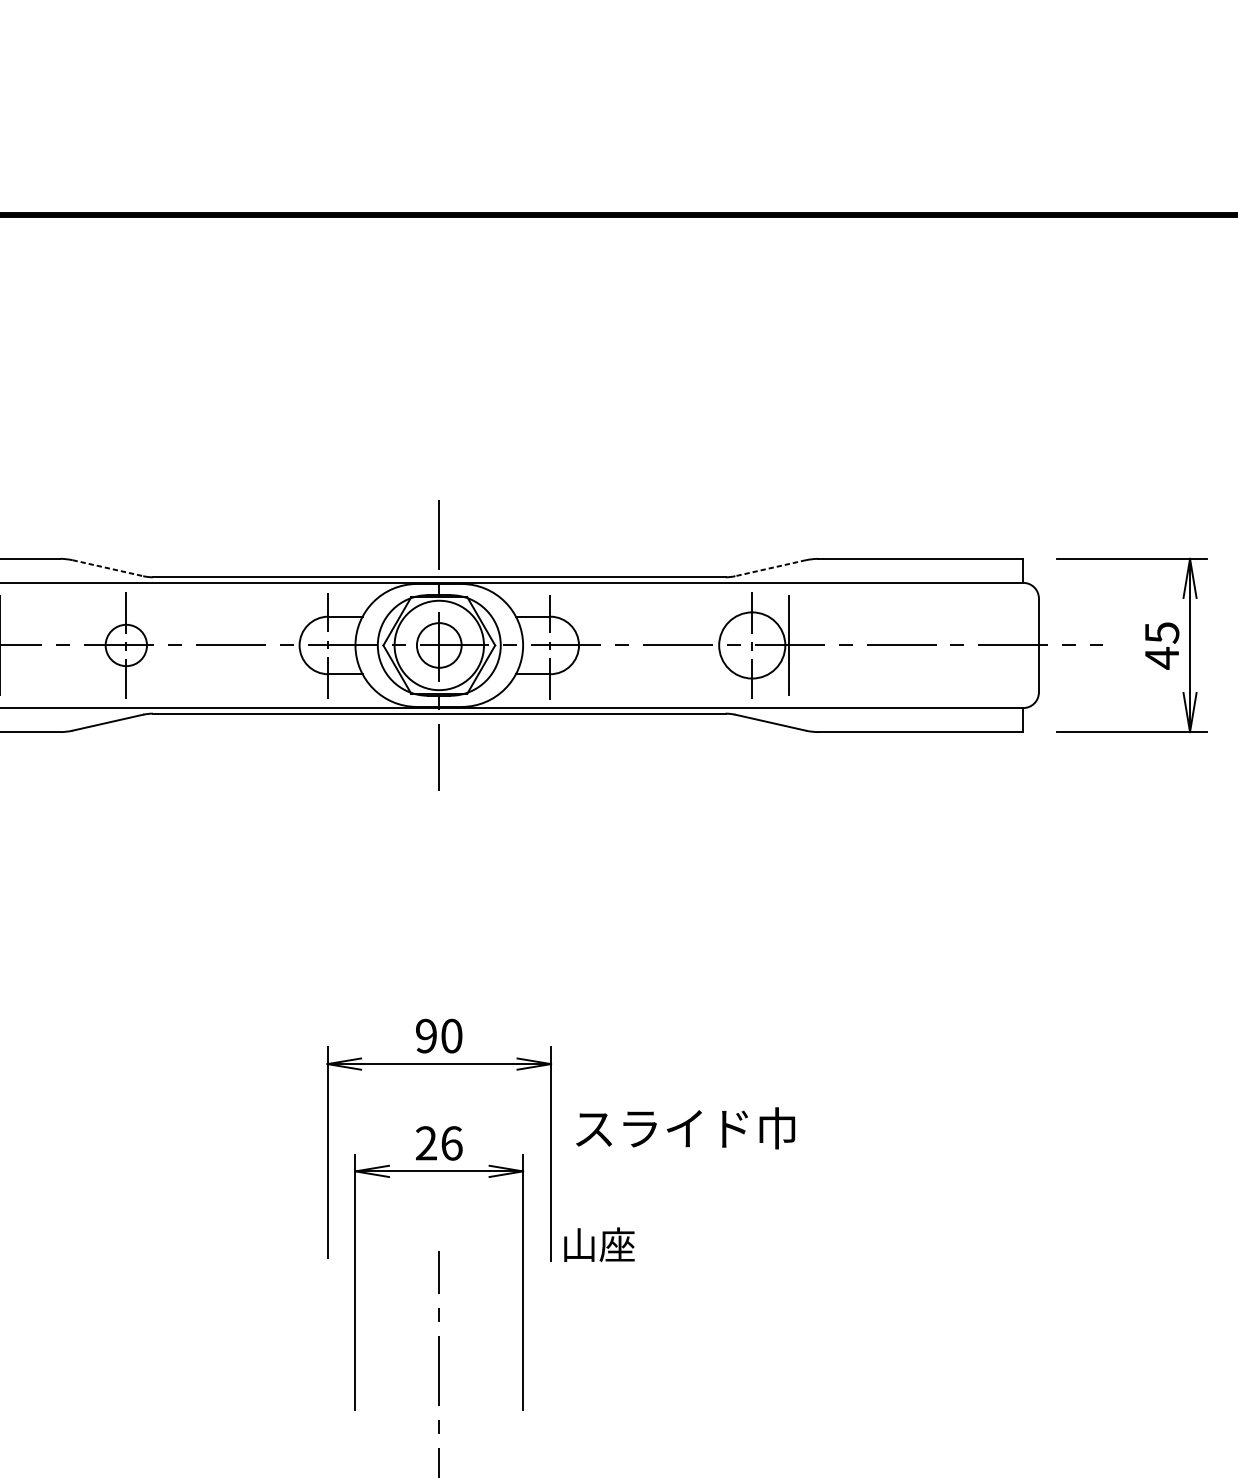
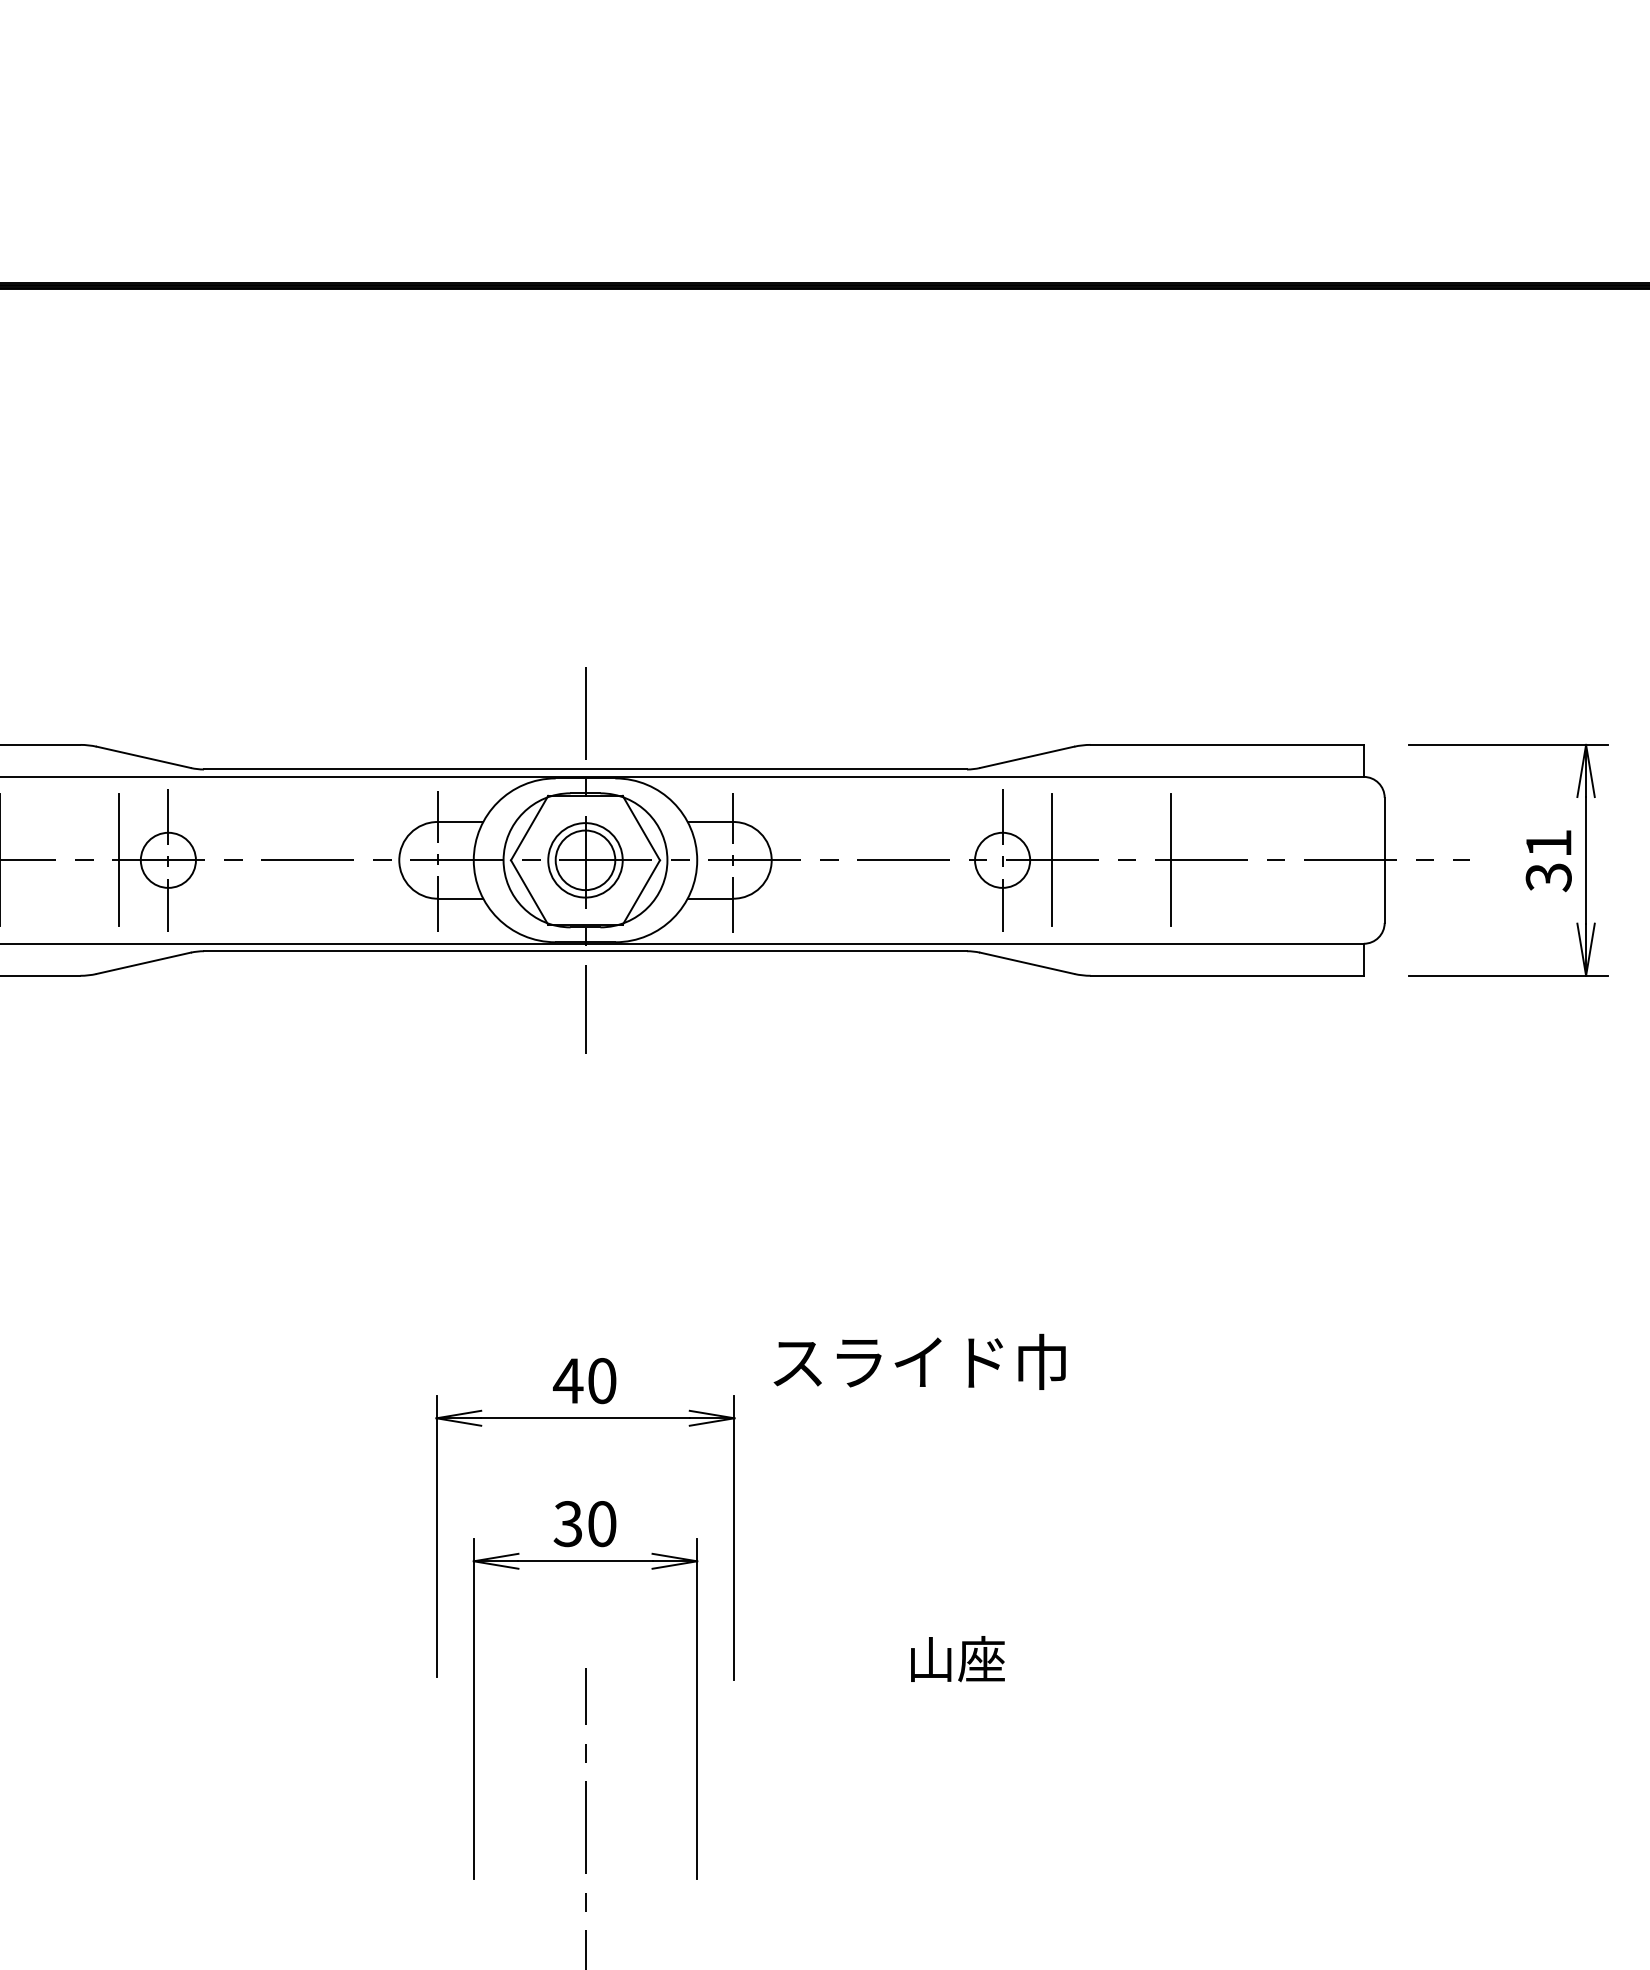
line: (108, 568) -> (144, 757), dashed -> solid
line: (770, 568) -> (1026, 757), dashed -> solid
circle: (752, 644) -> (1002, 859), size x0.62
line: (89, 645) -> (119, 860), added
circle: (439, 645) -> (585, 860), size x0.62
line: (878, 645) -> (1170, 860), added
text: (1161, 645) -> (1548, 860), 45 -> 31
text: (425, 1036) -> (567, 1381), 90 -> 40
text: (685, 1128) -> (919, 1361), moved
text: (438, 1143) -> (584, 1524), 26 -> 30
text: (599, 1245) -> (957, 1659), moved

